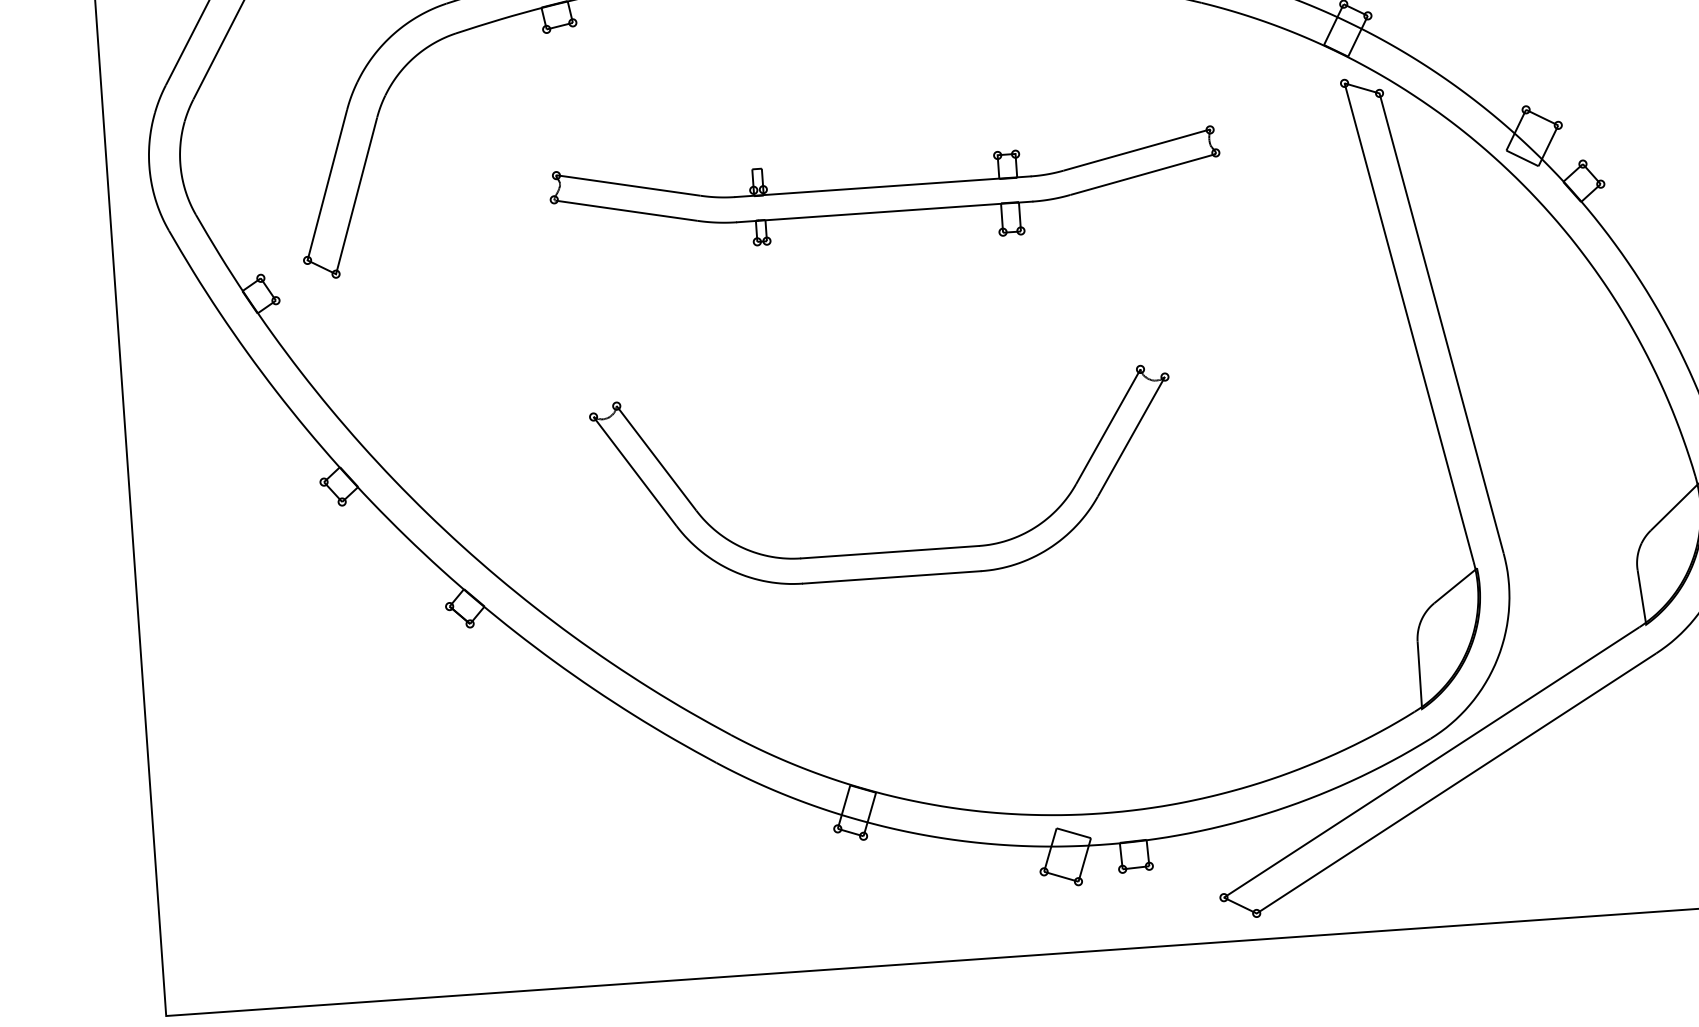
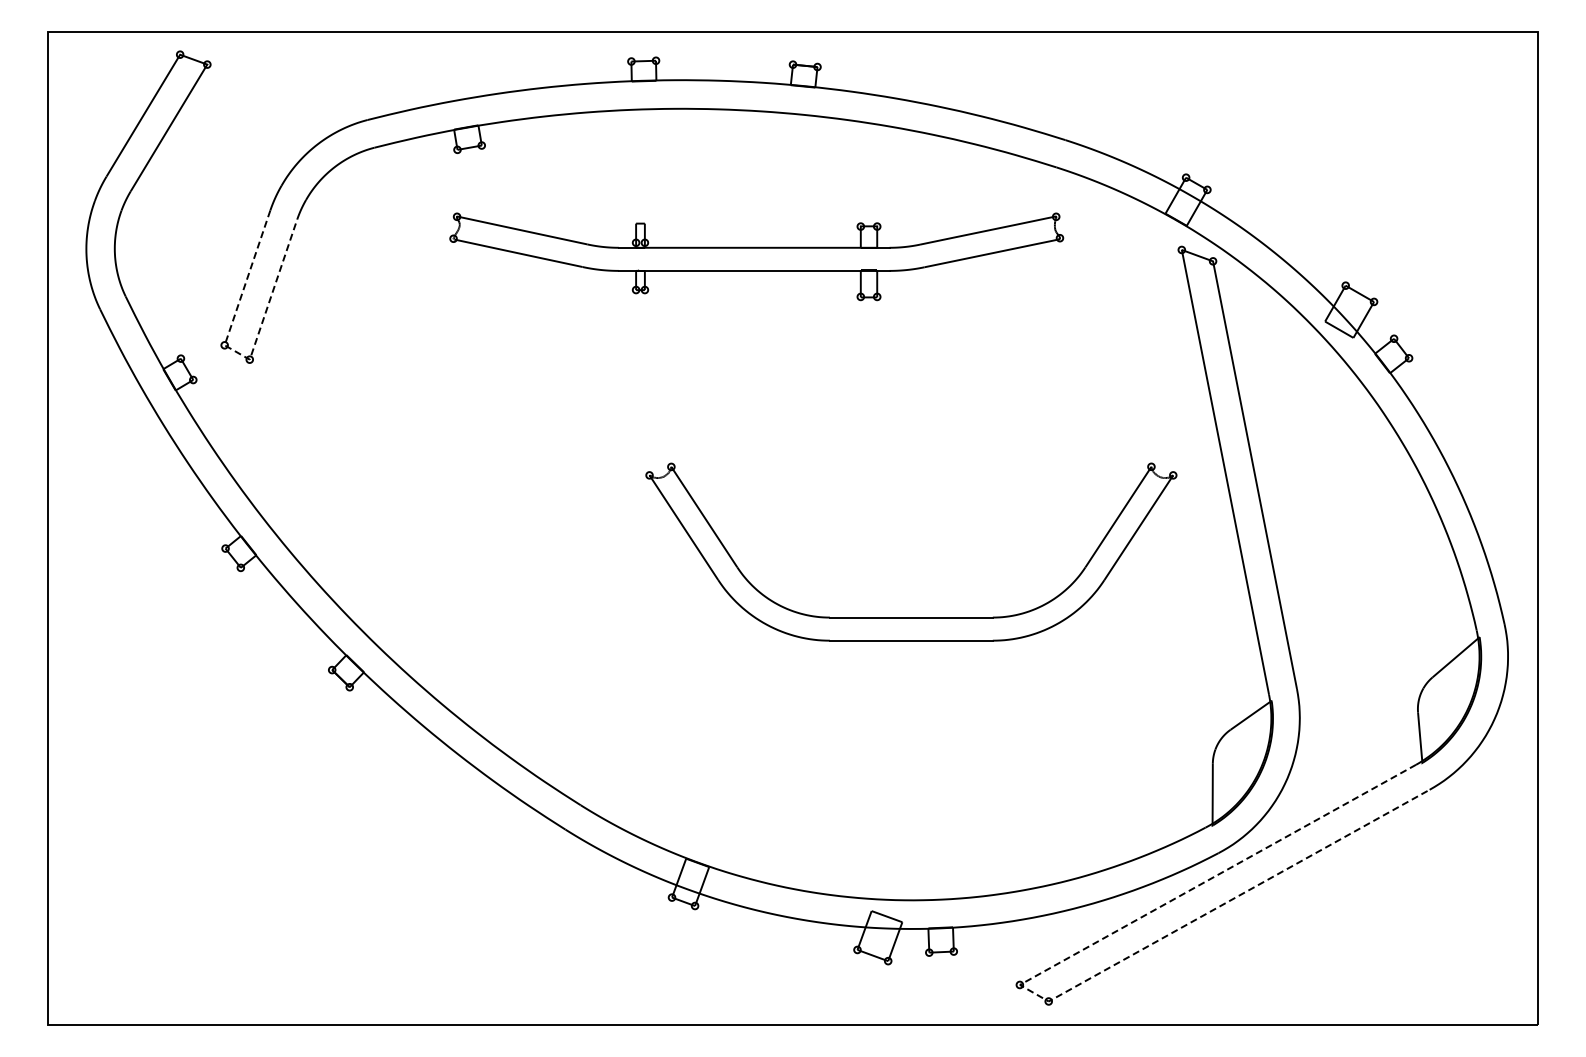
part: (886, 196) -> (756, 256), moved
line: (325, 269) -> (240, 354), solid -> dashed
part: (890, 552) -> (911, 617), moved
line: (1231, 900) -> (1026, 988), solid -> dashed

